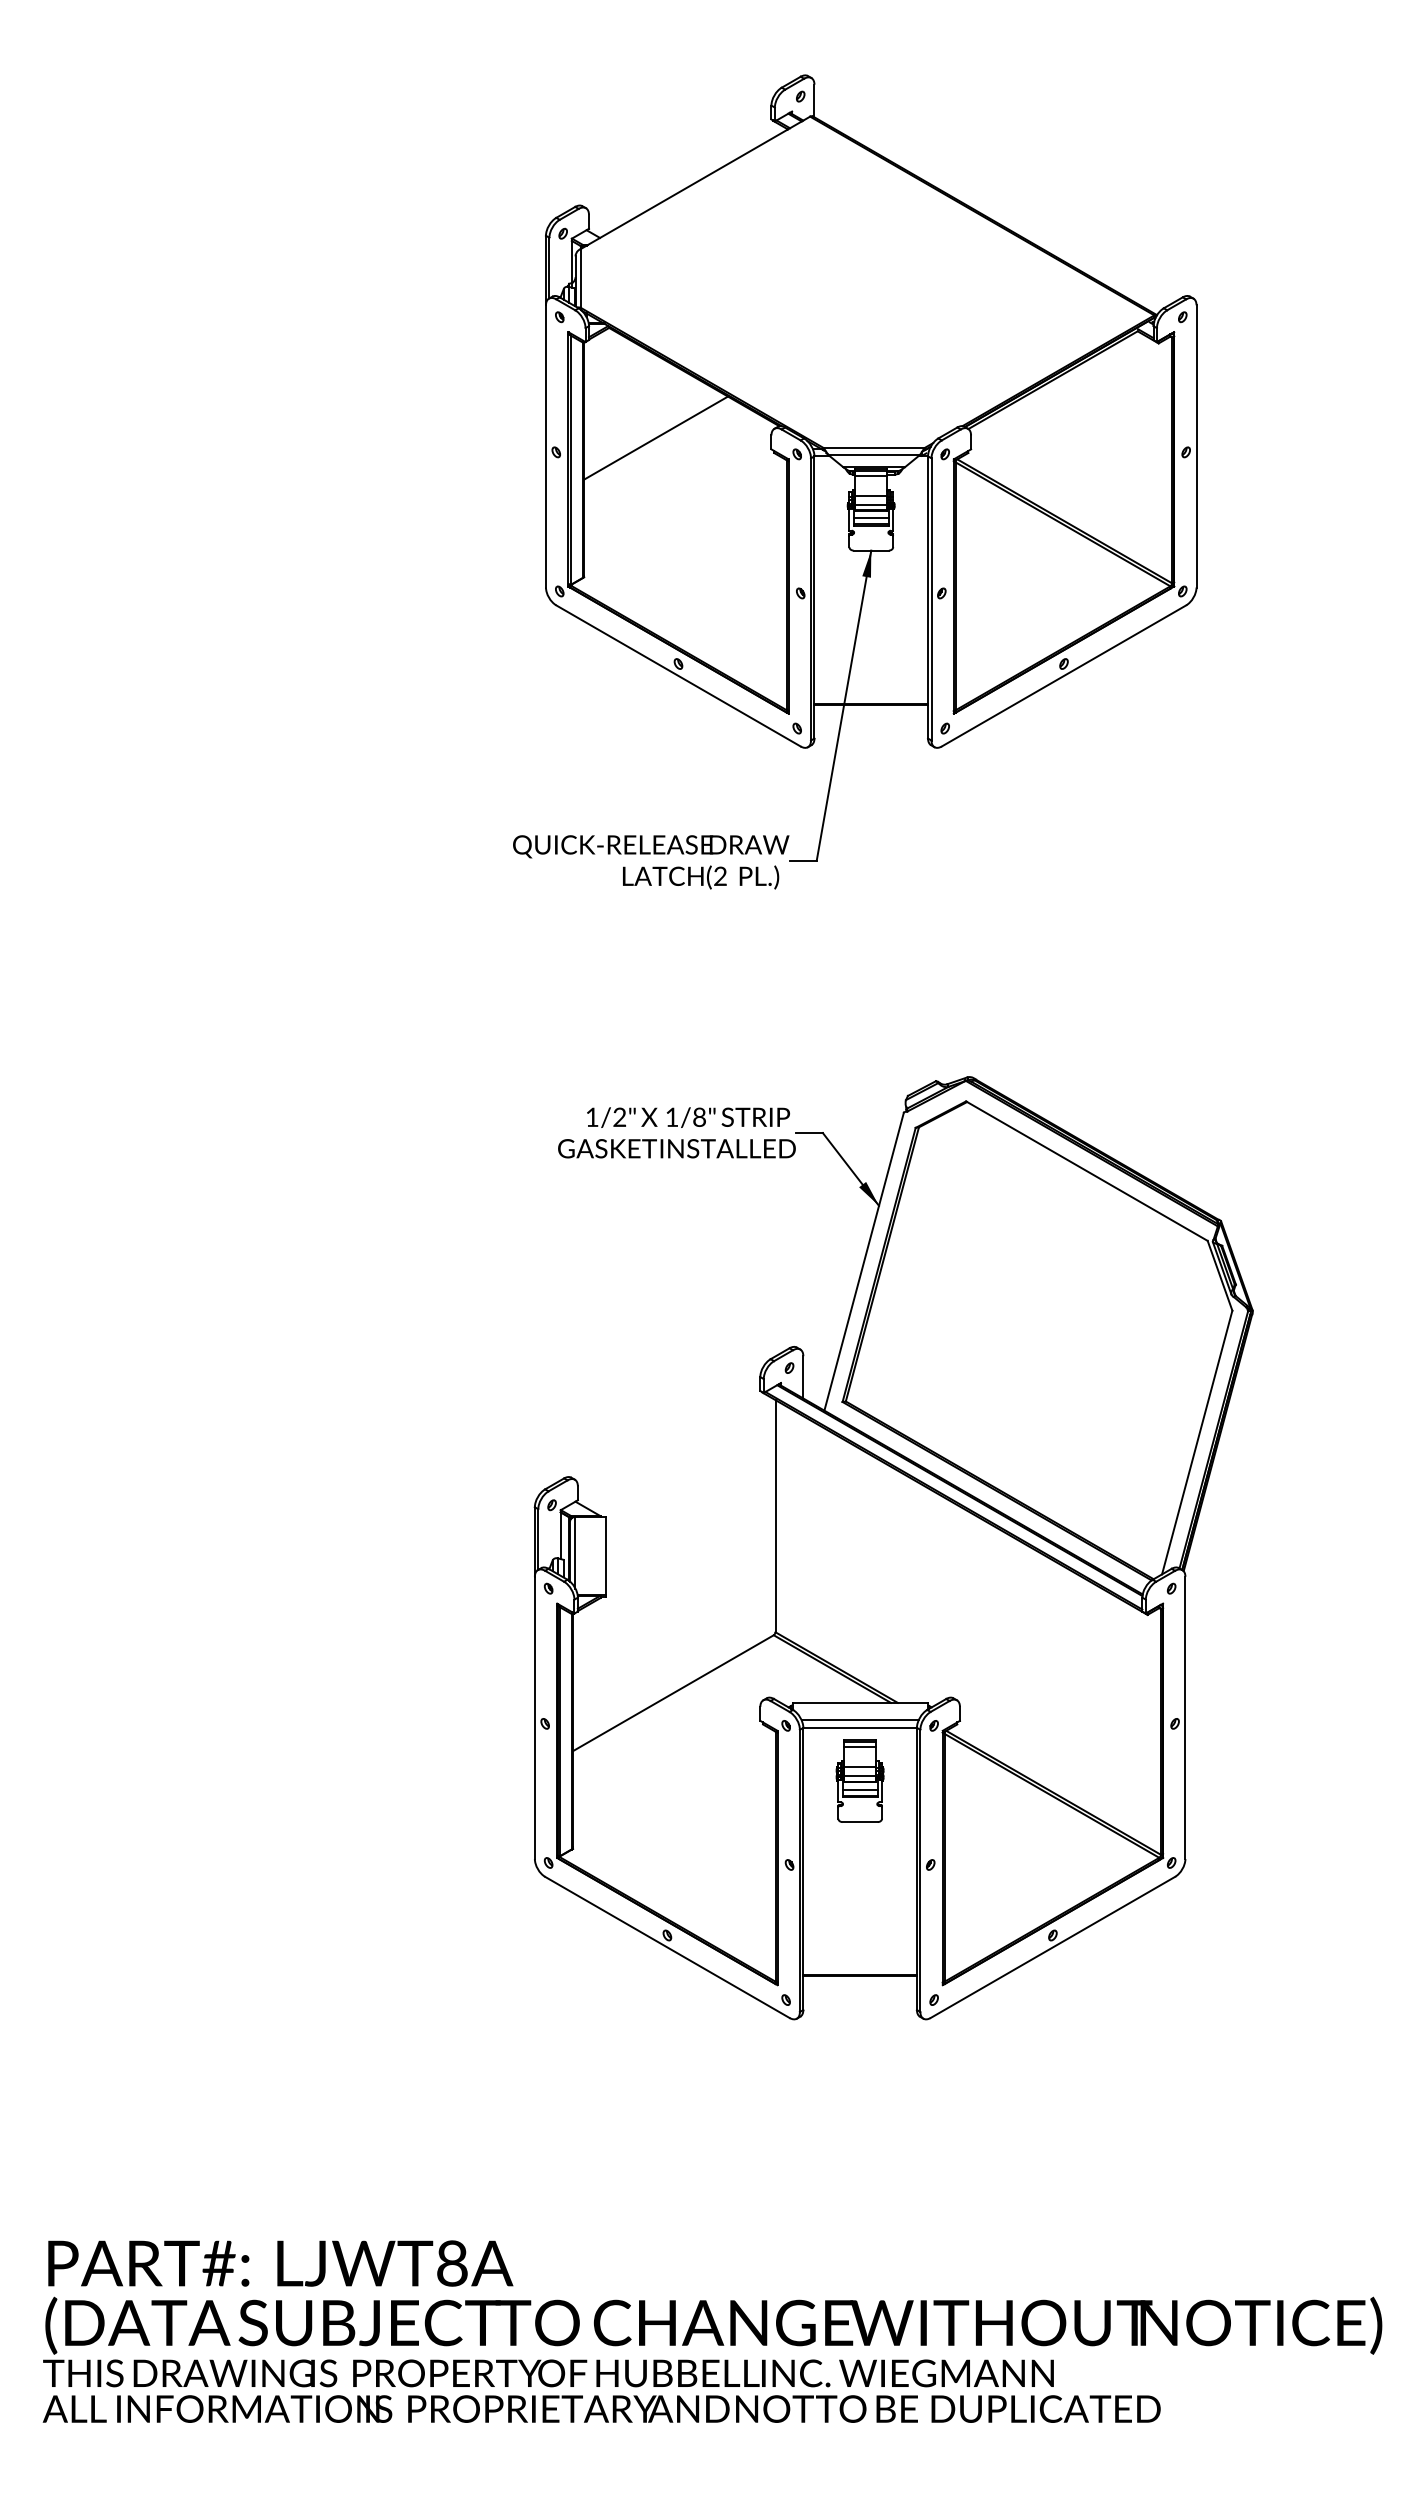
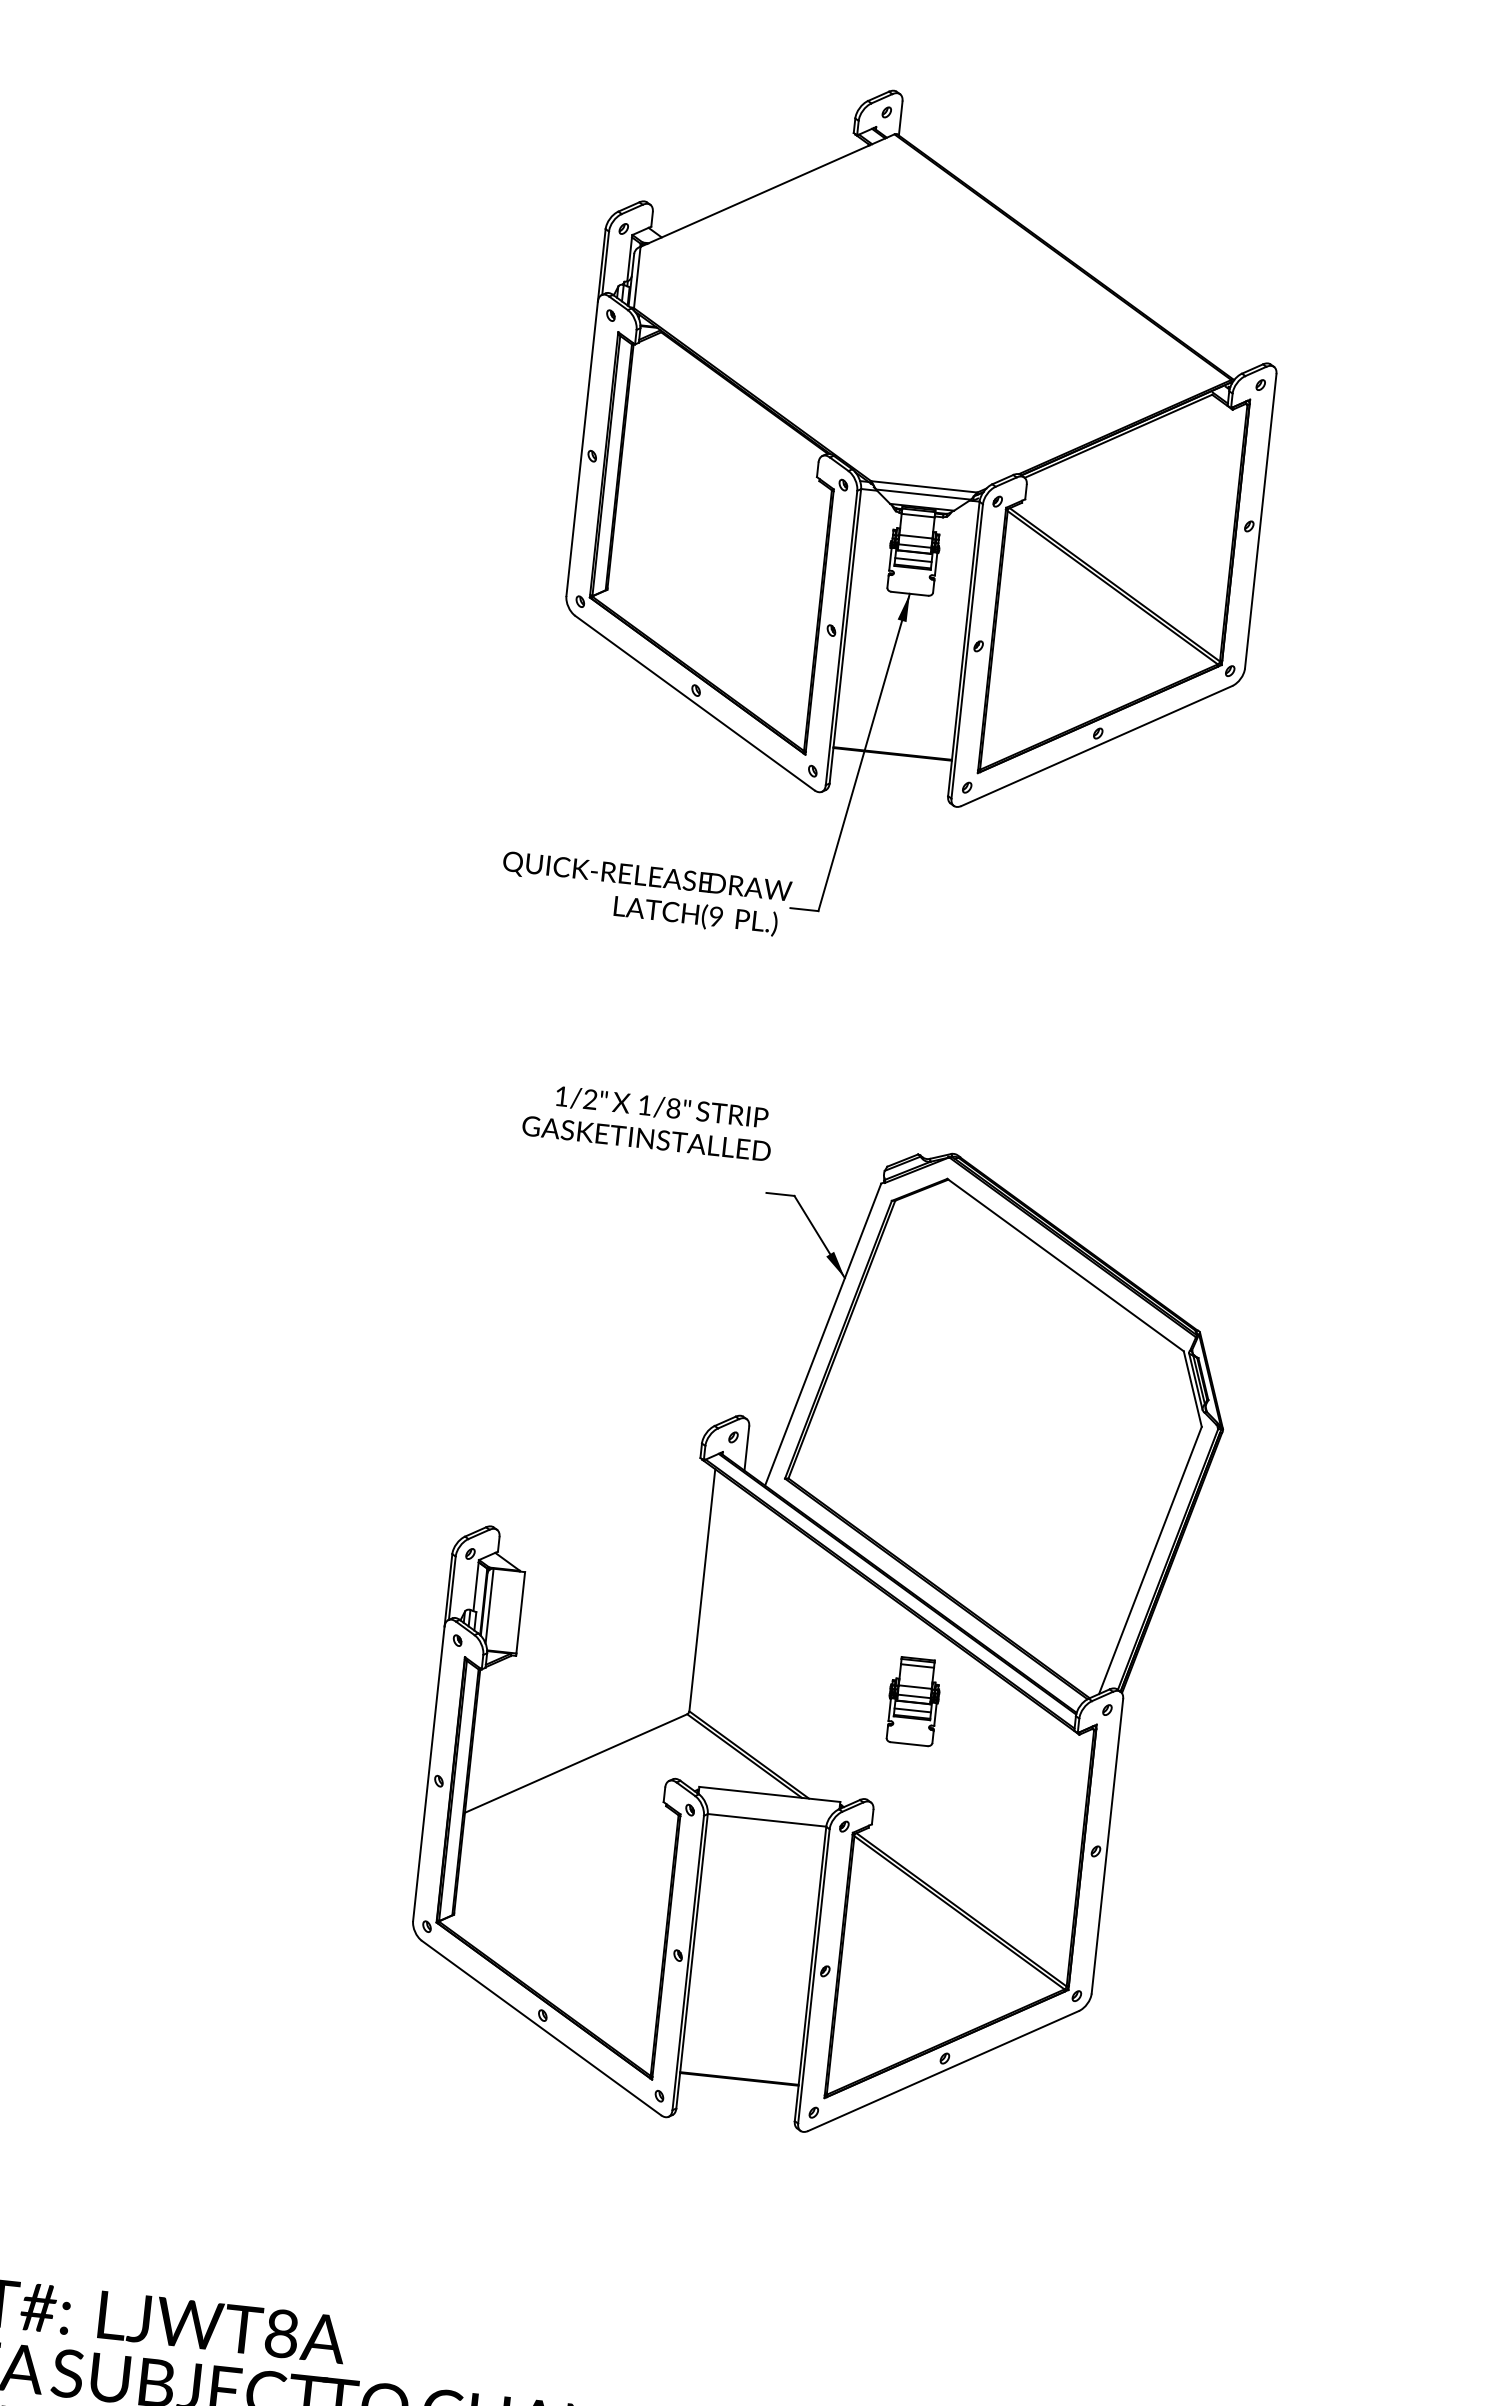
line: (656, 437) -> (698, 451), removed
text: (720, 876) -> (716, 916), (2 -> (9
text: (676, 1132) -> (647, 1121), moved
line: (859, 1720) -> (767, 1812), removed
part: (859, 1780) -> (913, 1700), moved

